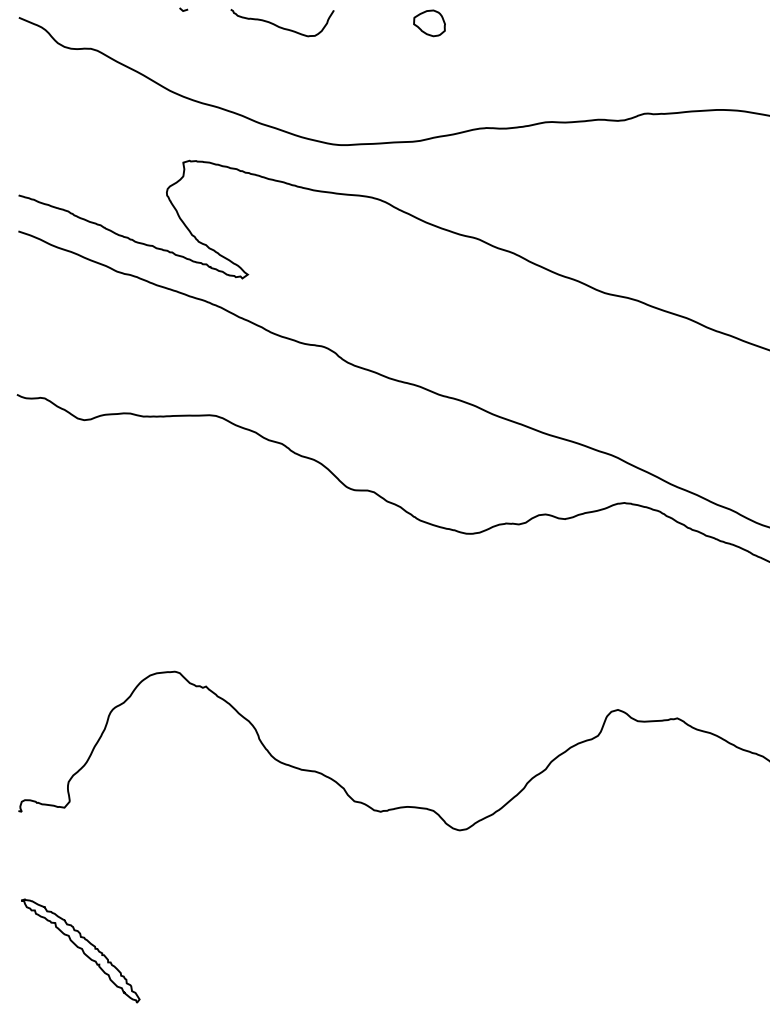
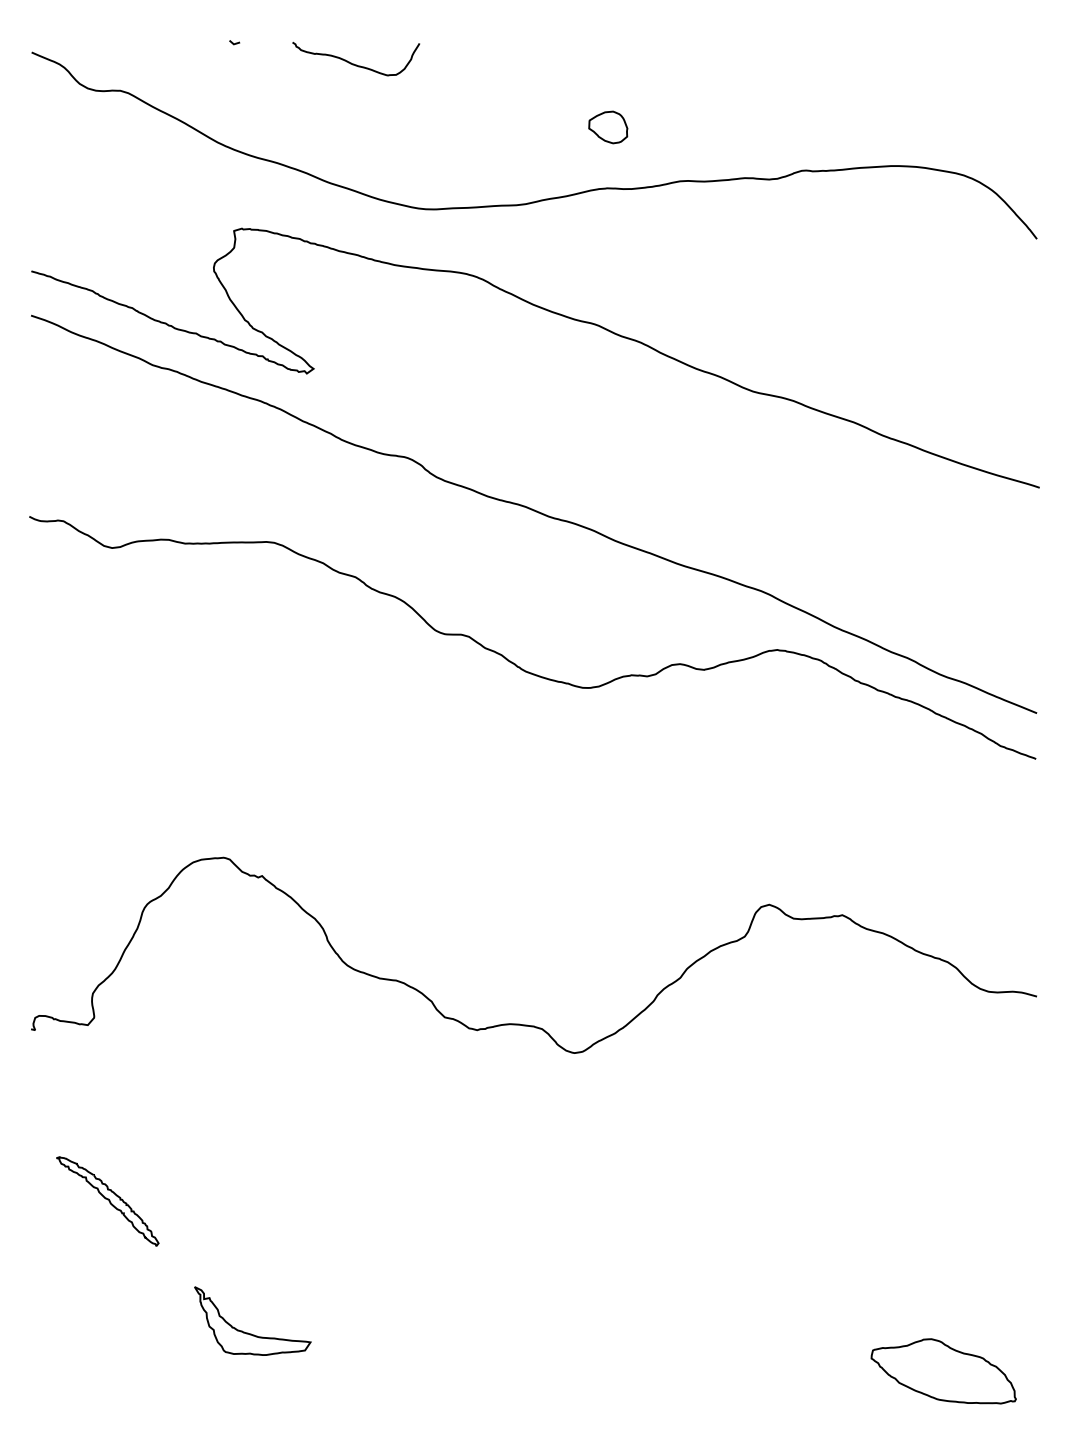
part: (429, 23) -> (608, 127), moved
part: (80, 950) -> (107, 1201), size x0.7

